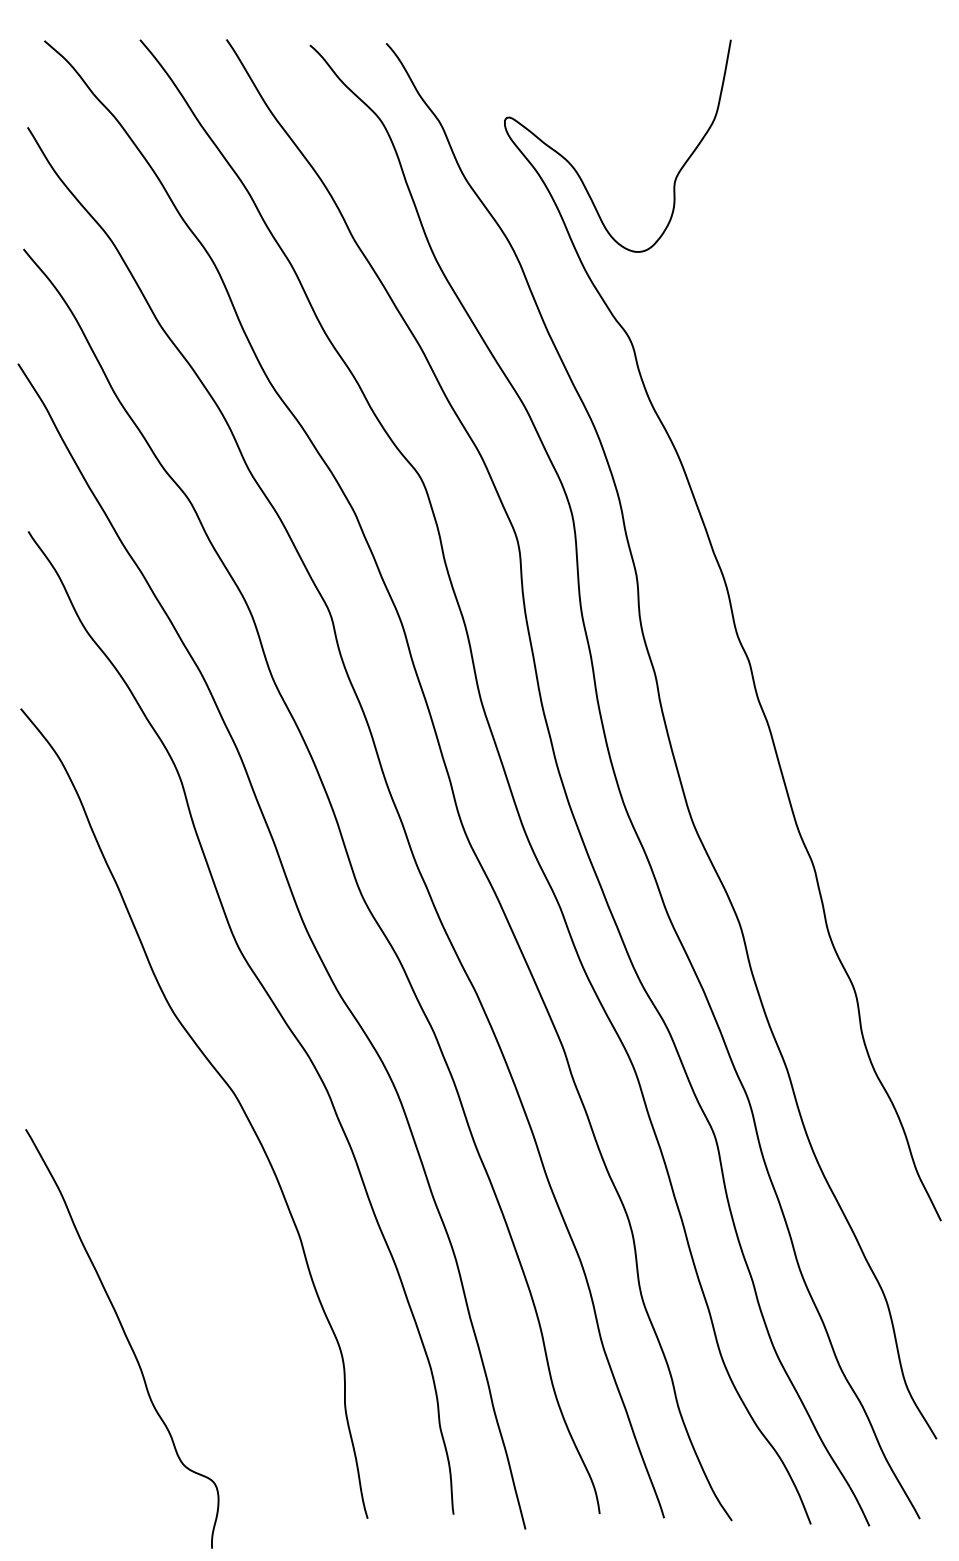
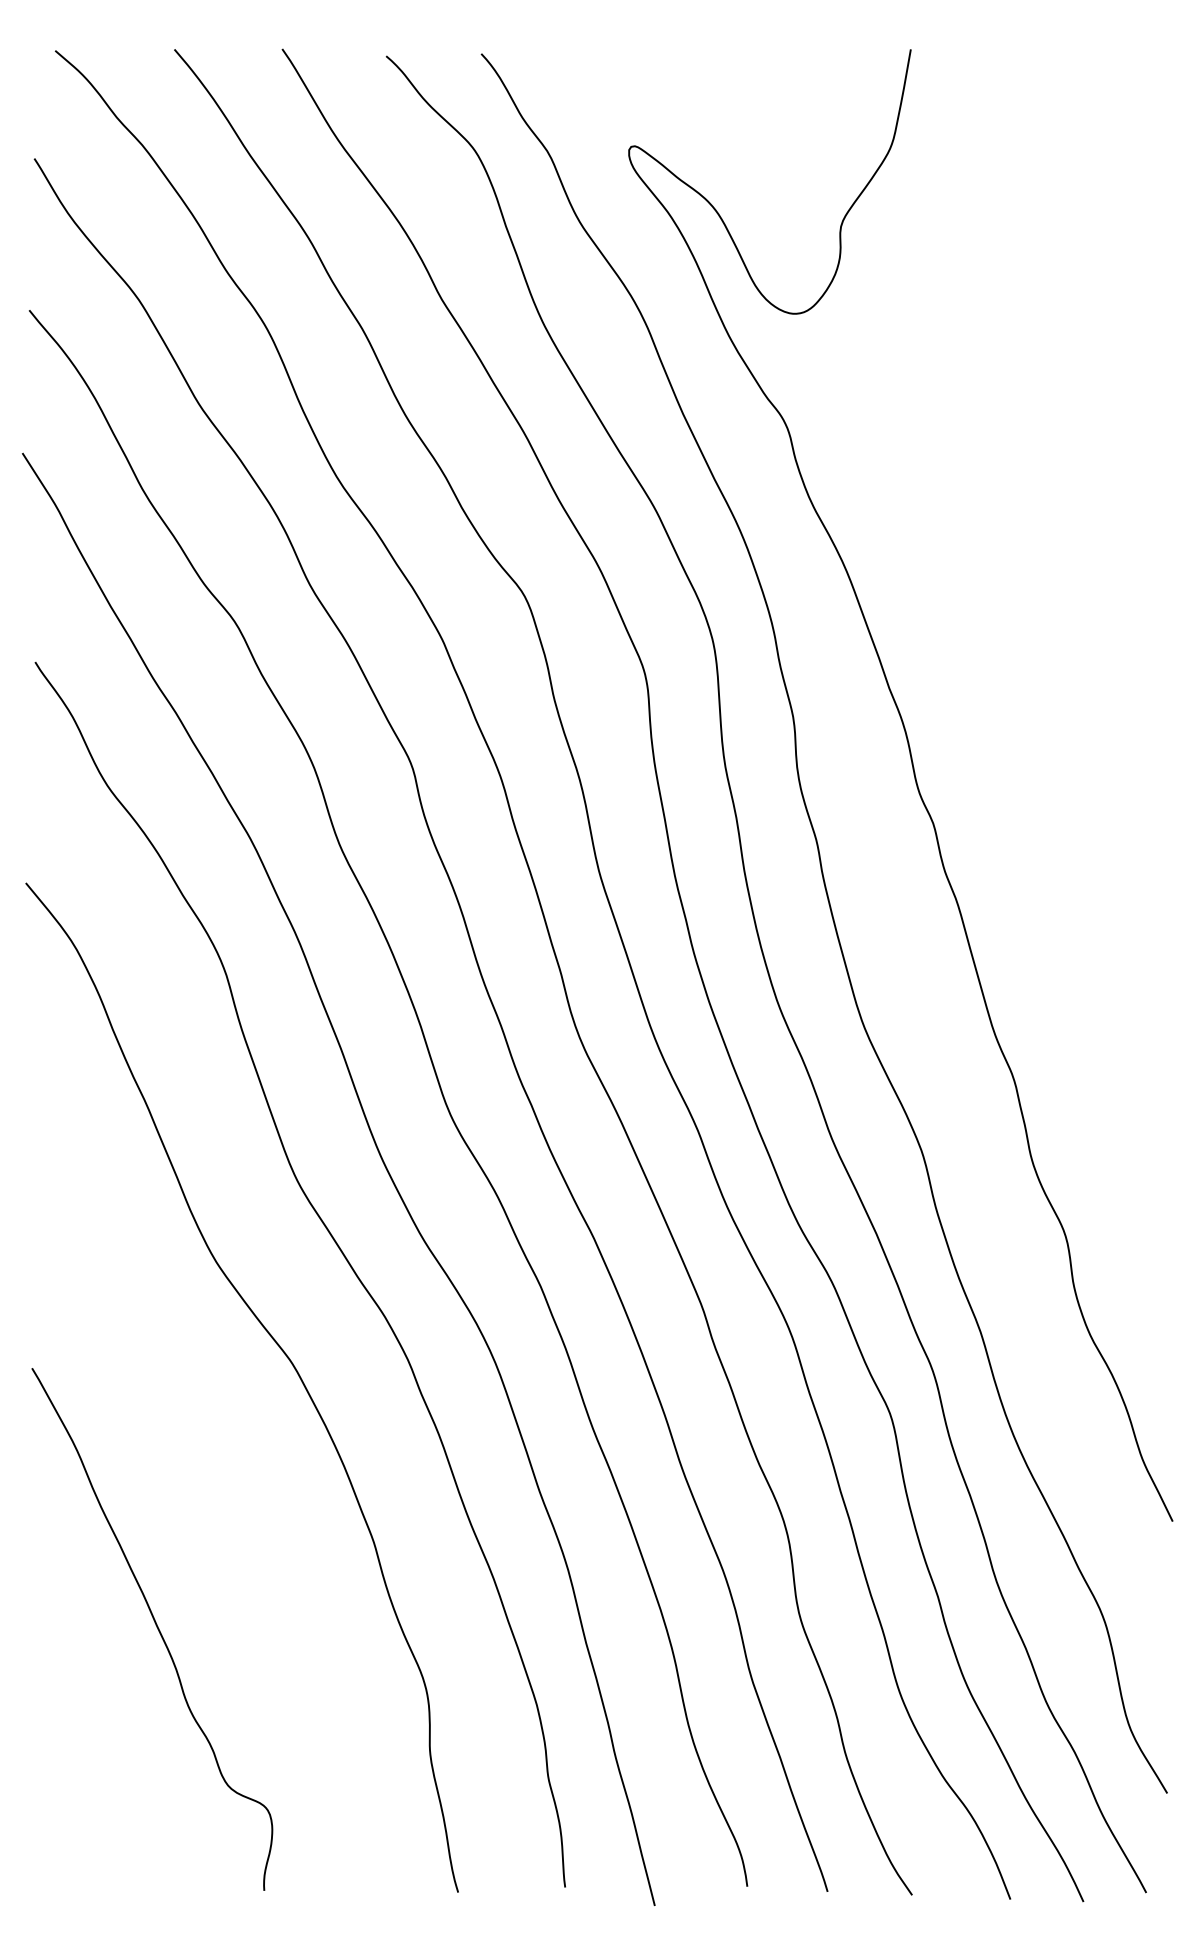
curve: (125, 1337) -> (156, 1627), moved

